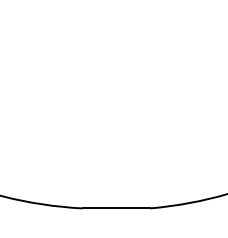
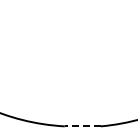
line: (115, 208) -> (82, 126), solid -> dashed

